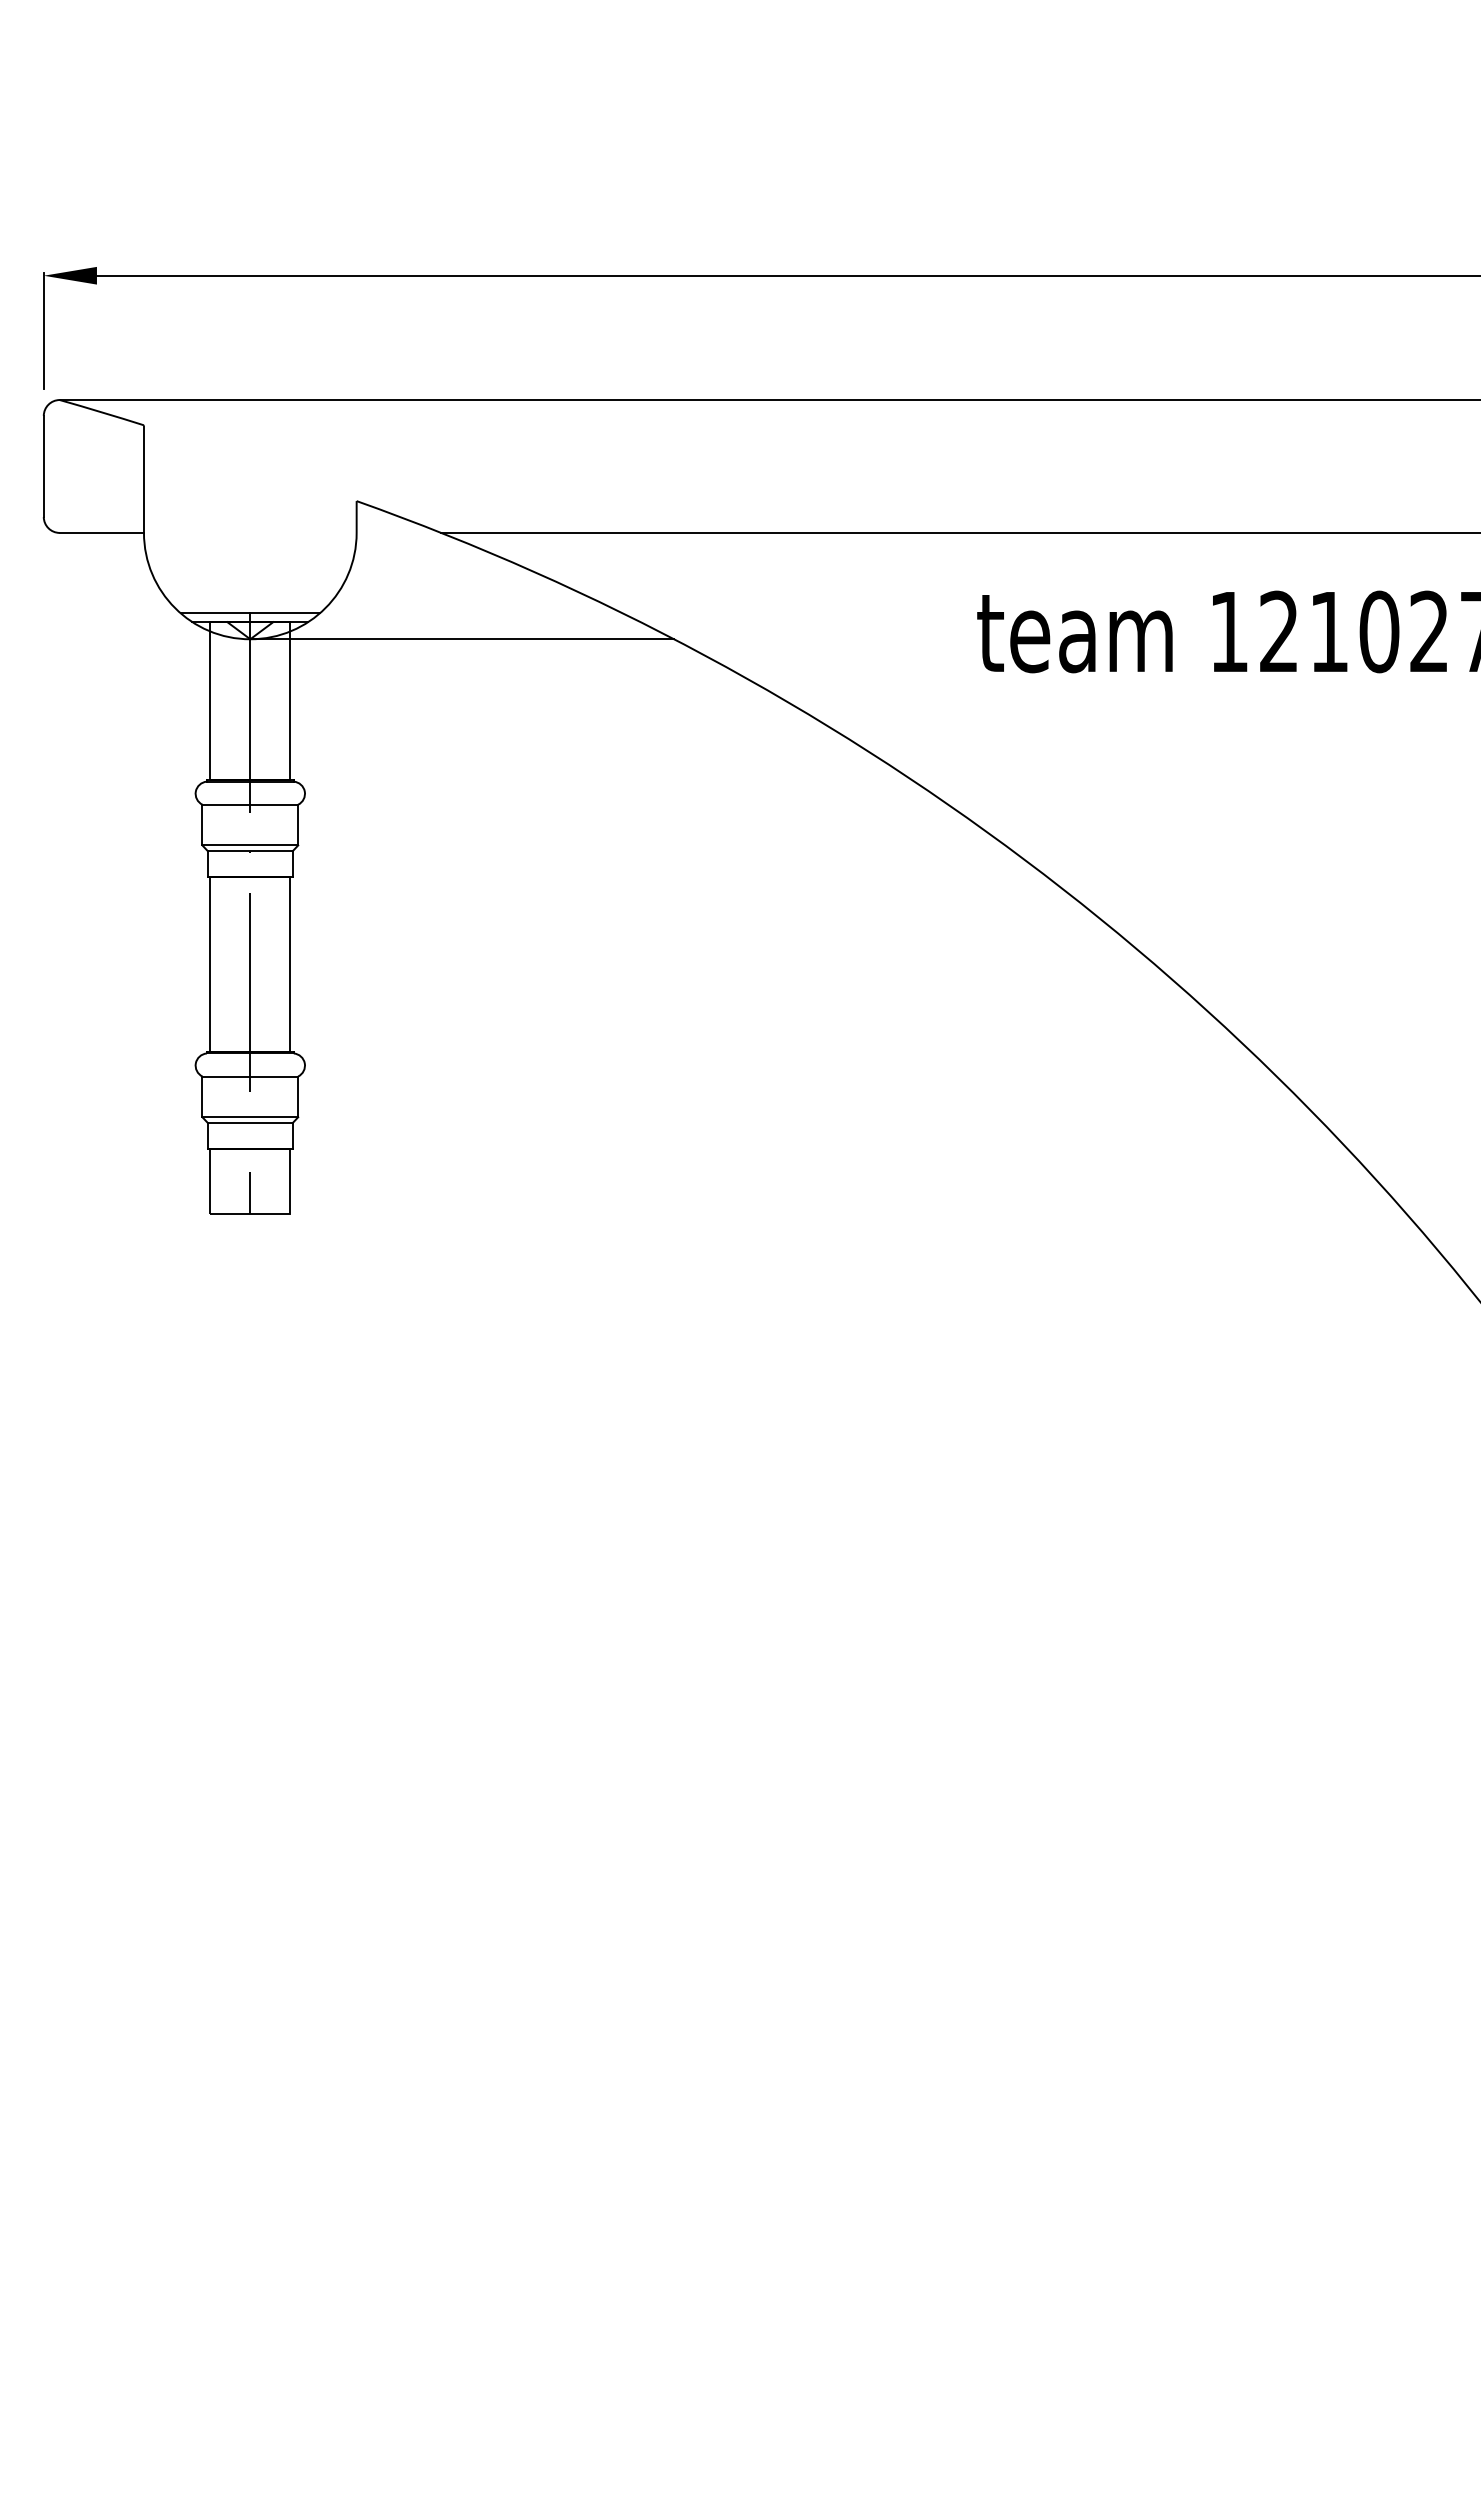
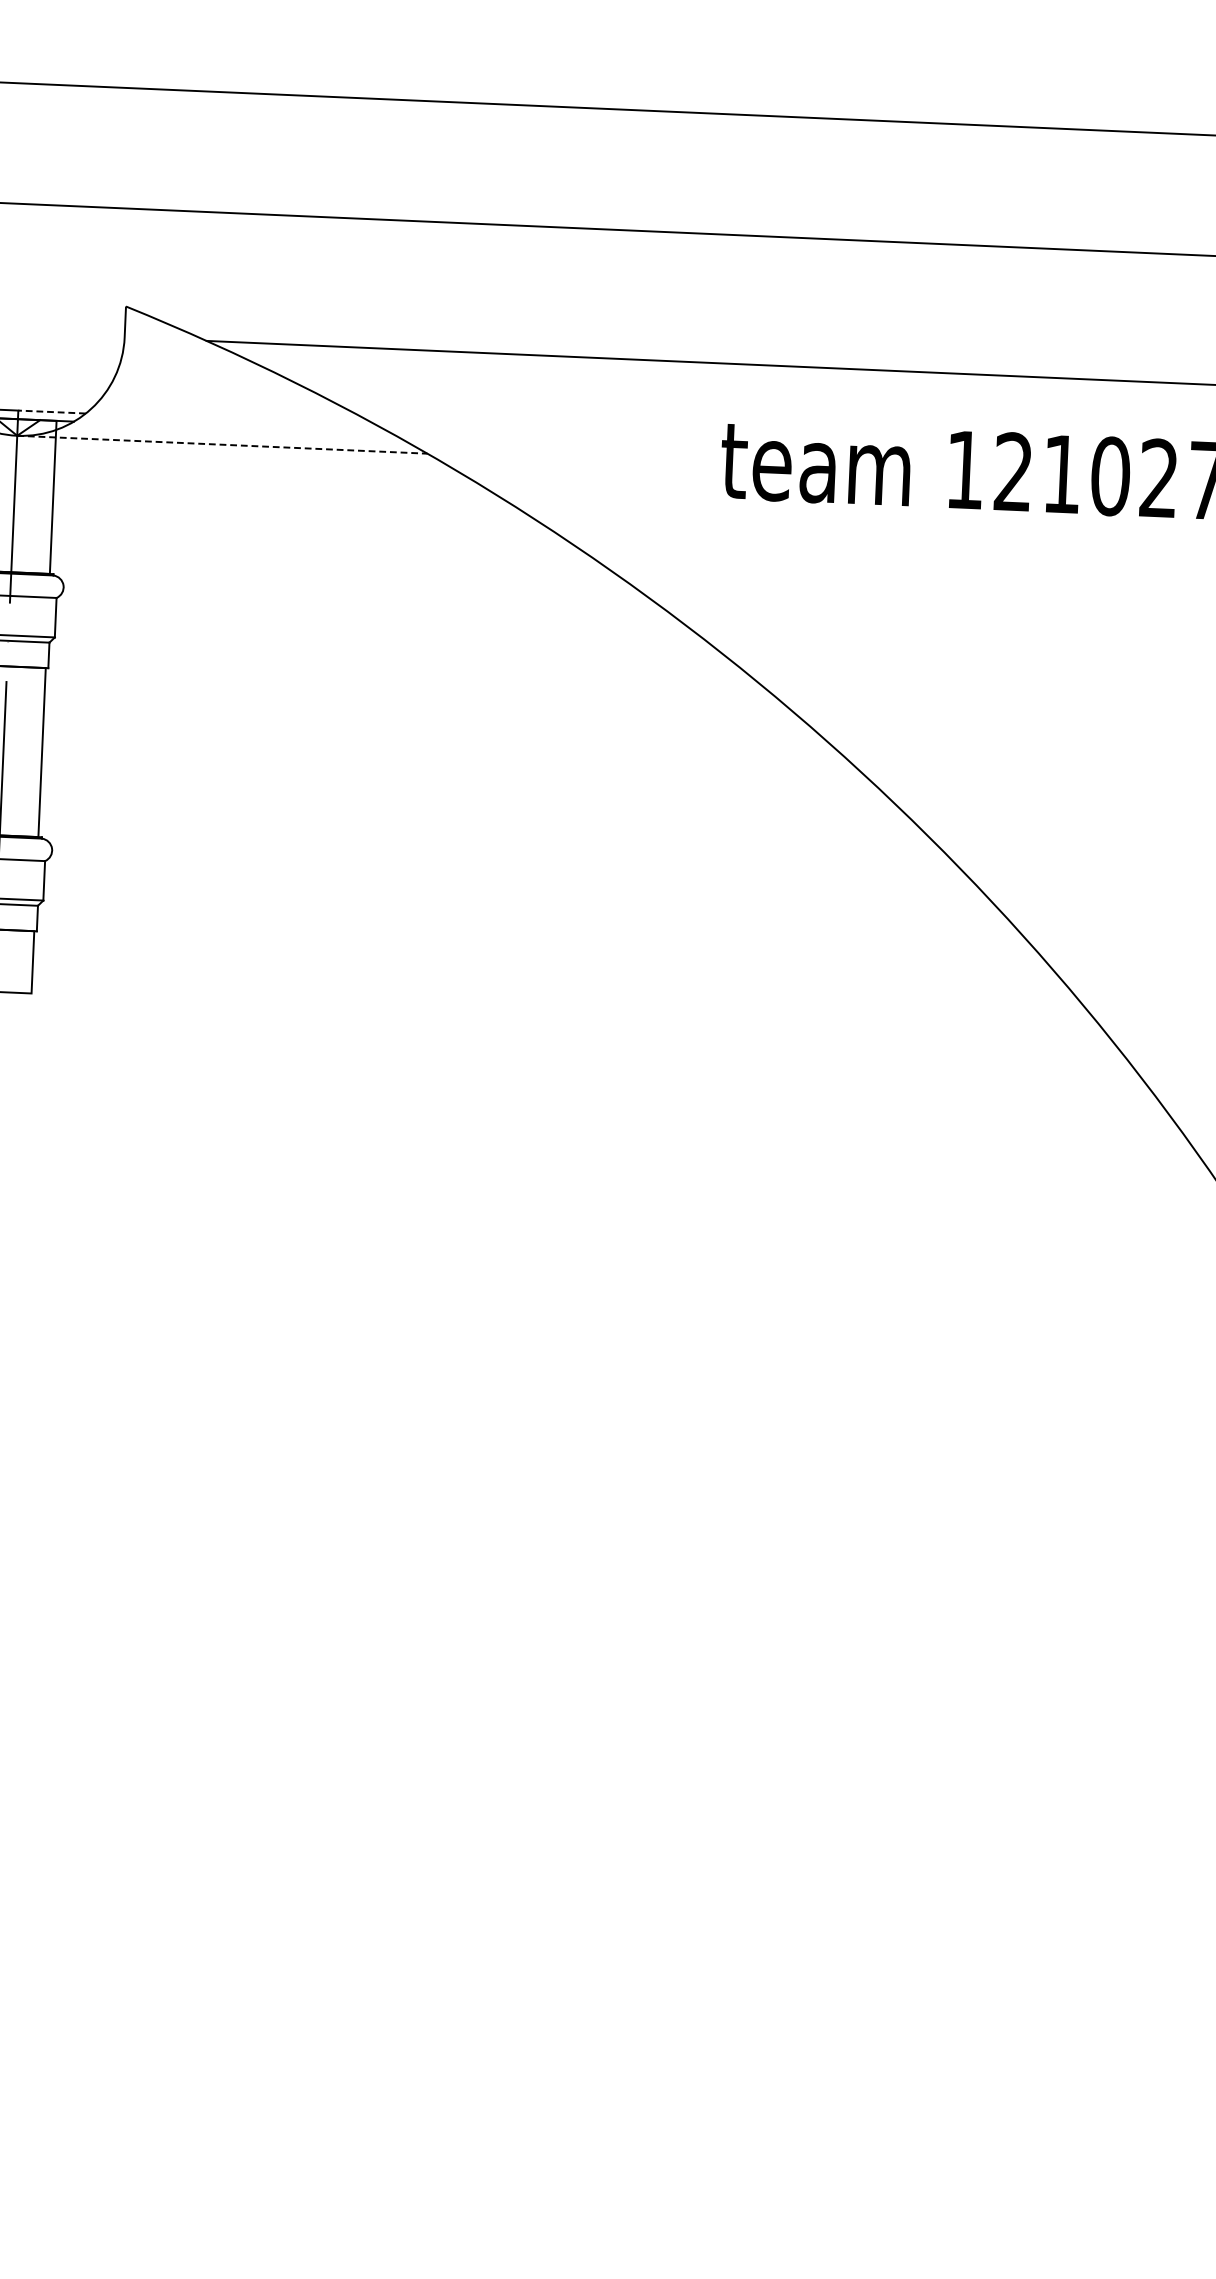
line: (285, 613) -> (52, 412), solid -> dashed
line: (462, 639) -> (222, 444), solid -> dashed

